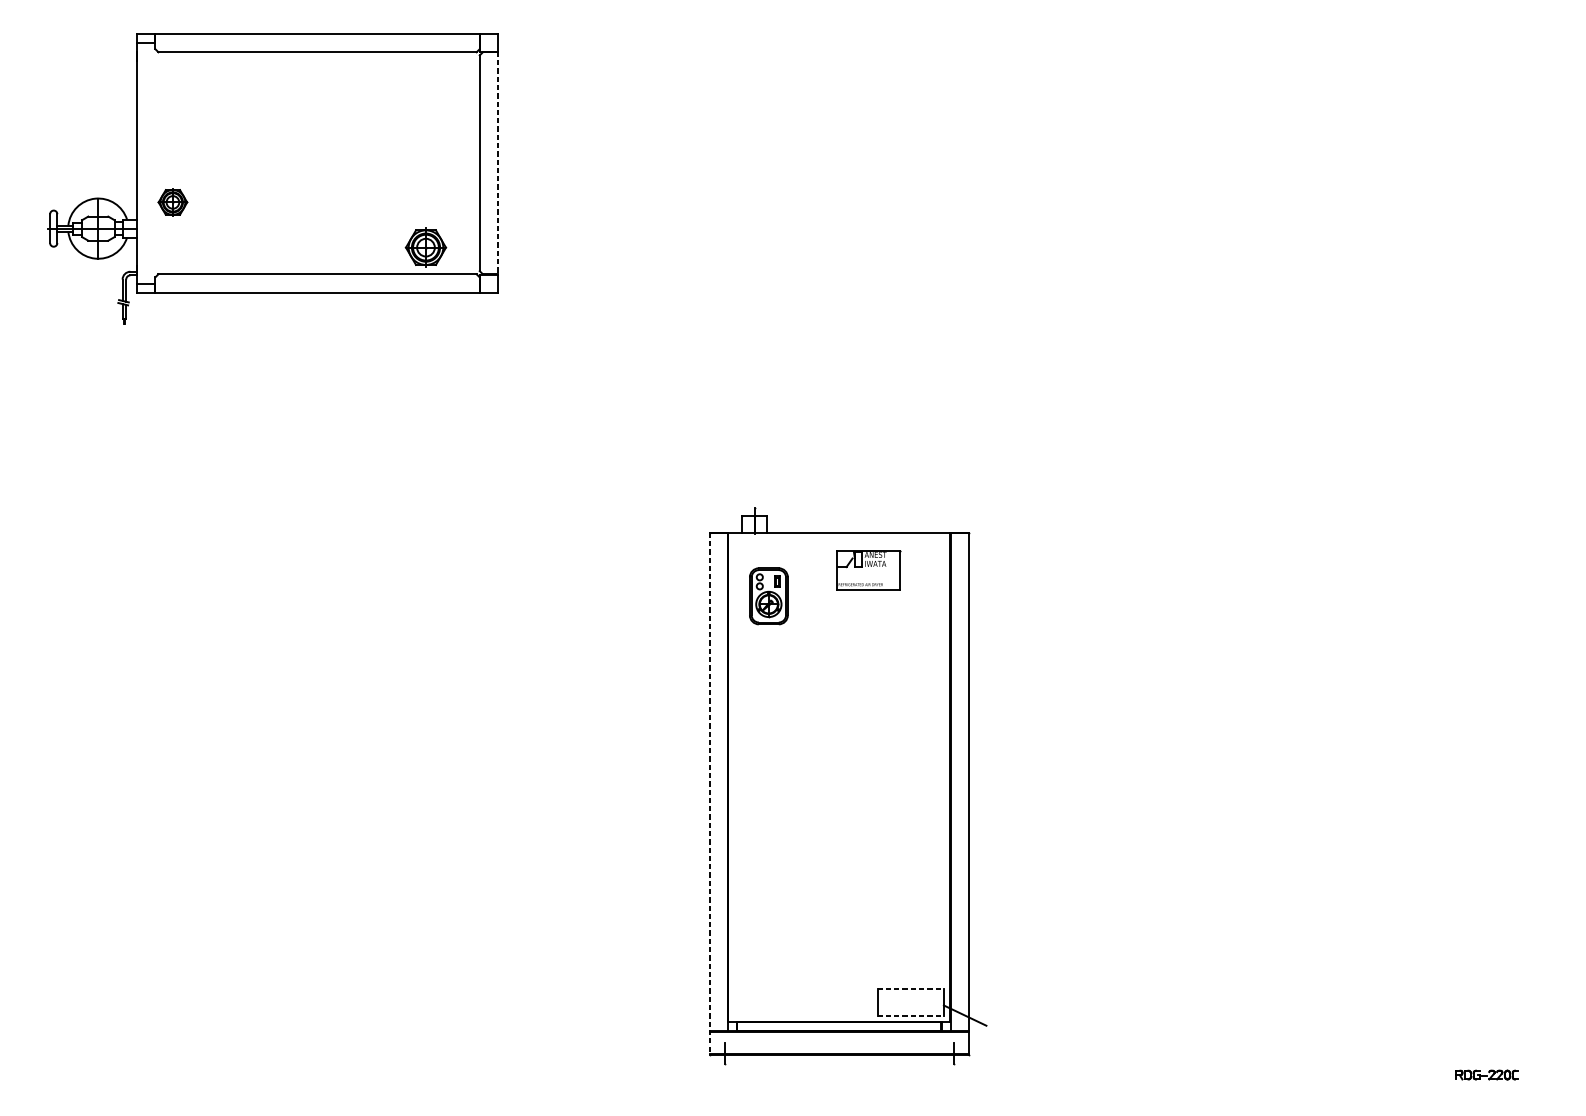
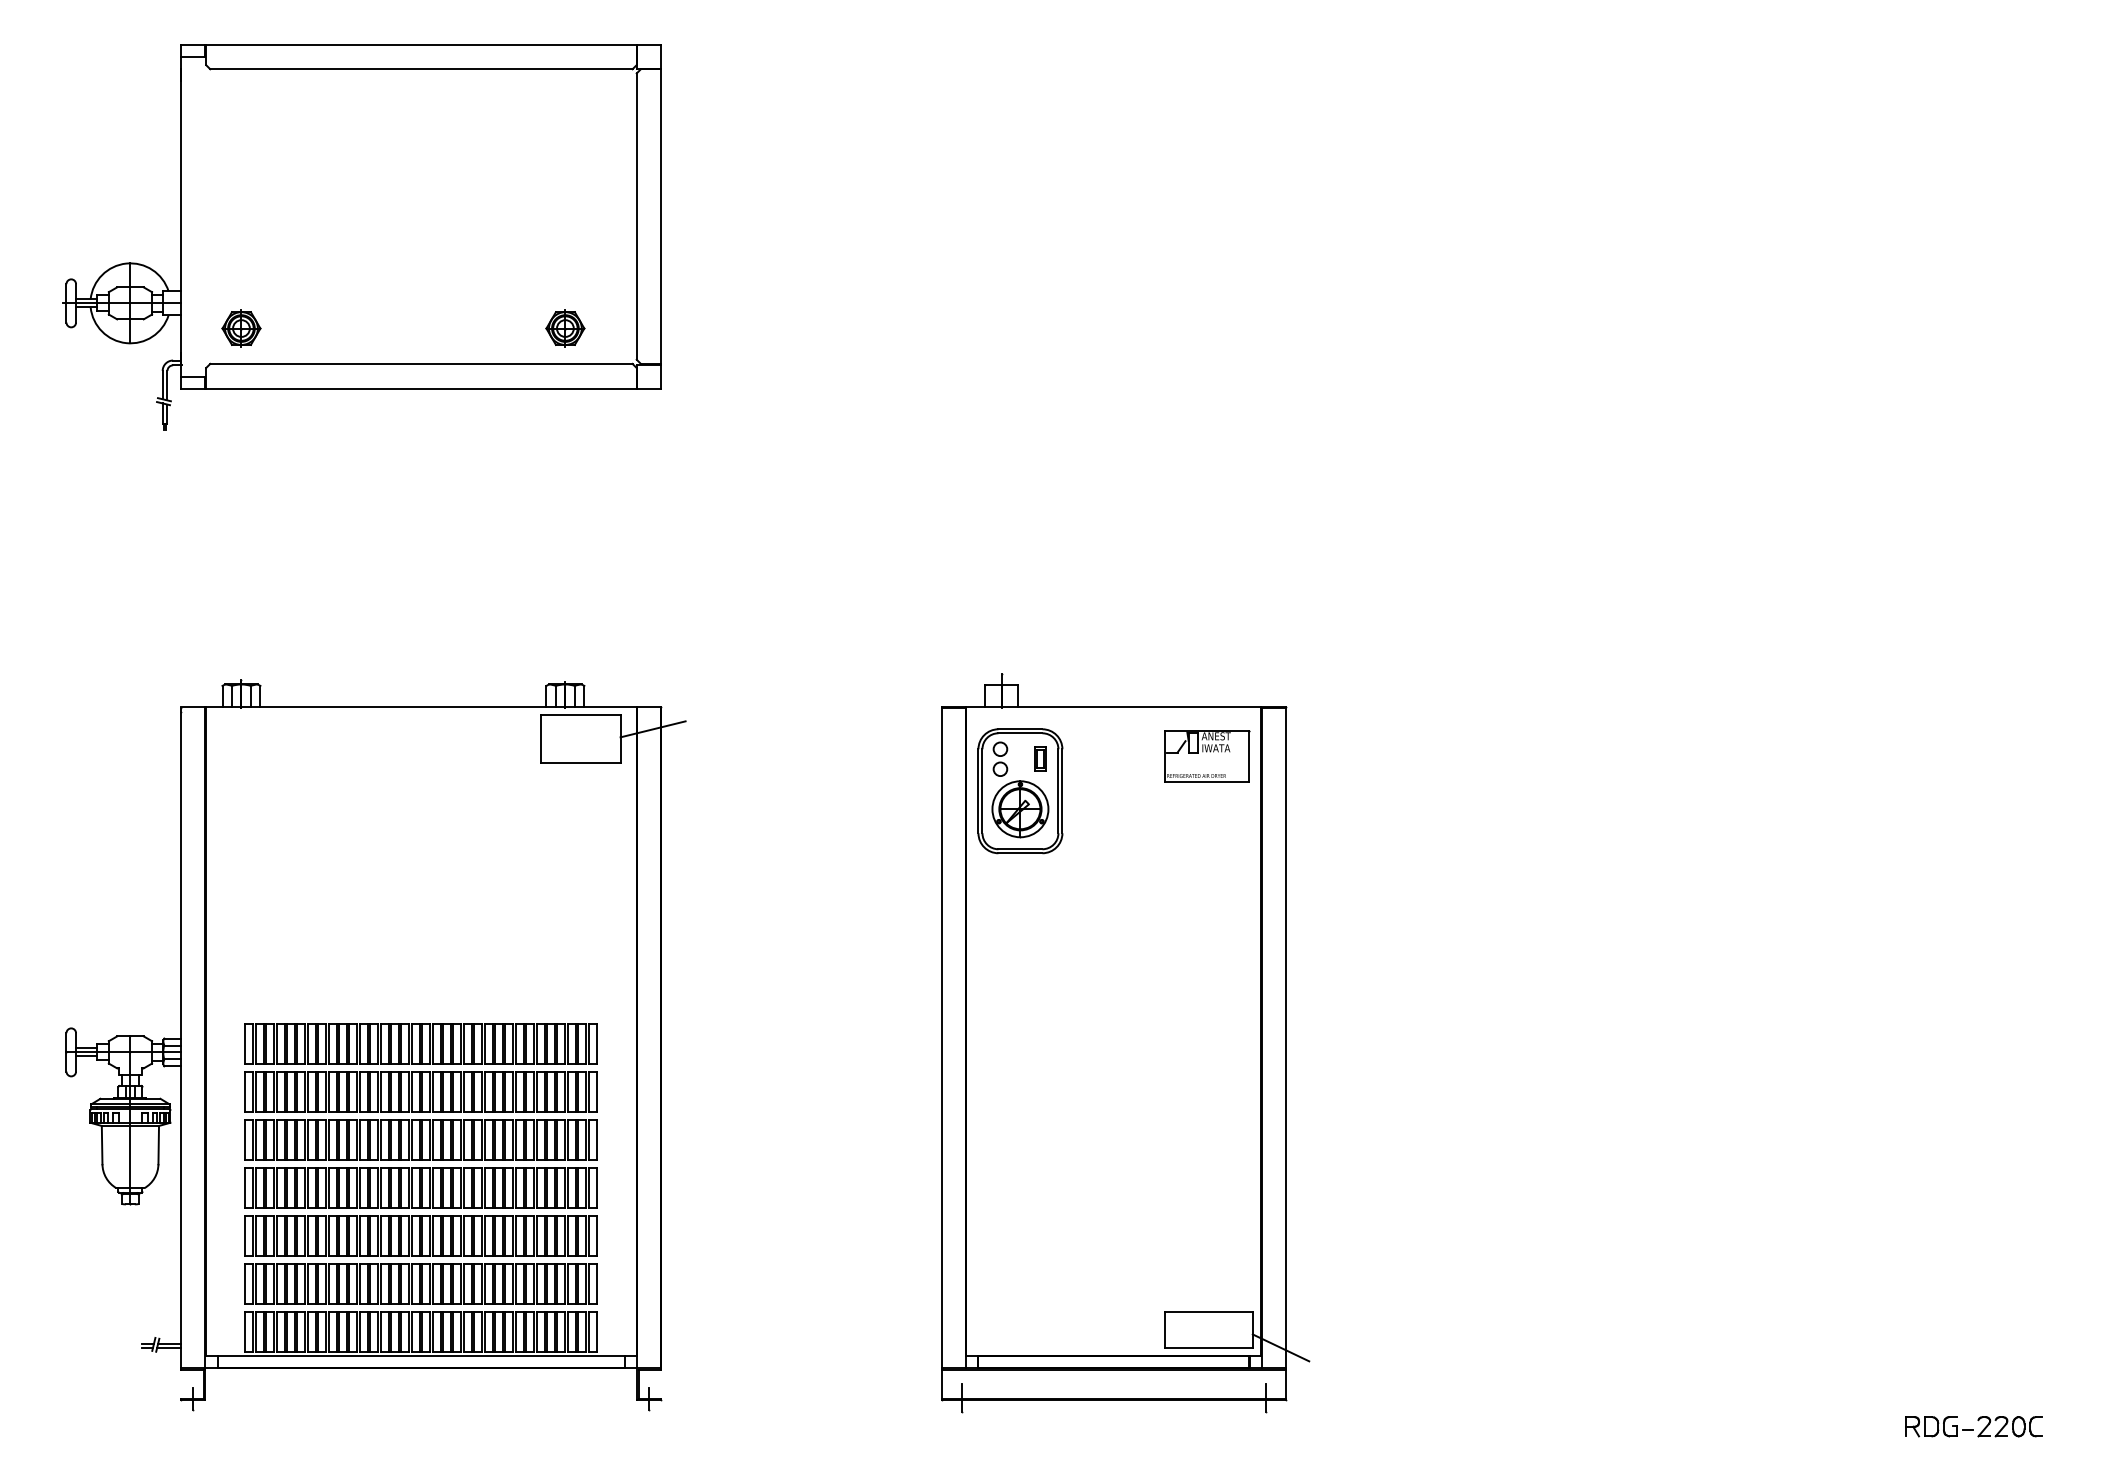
line: (498, 163) -> (661, 216), dashed -> solid
part: (172, 202) -> (241, 328), moved
part: (426, 247) -> (565, 328), size x0.71
part: (869, 570) -> (1207, 756), moved
part: (768, 596) -> (1020, 791), size x1.67
part: (282, 787) -> (375, 1045), added
line: (709, 793) -> (941, 1053), dashed -> solid
line: (910, 988) -> (1208, 1312), dashed -> solid
line: (910, 1016) -> (1208, 1348), dashed -> solid
part: (1486, 1074) -> (1973, 1426), size x1.67

